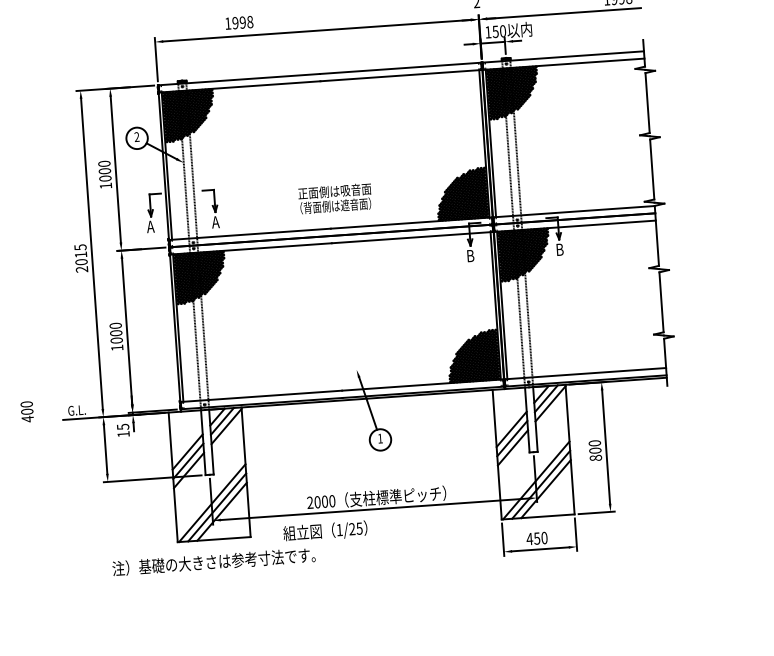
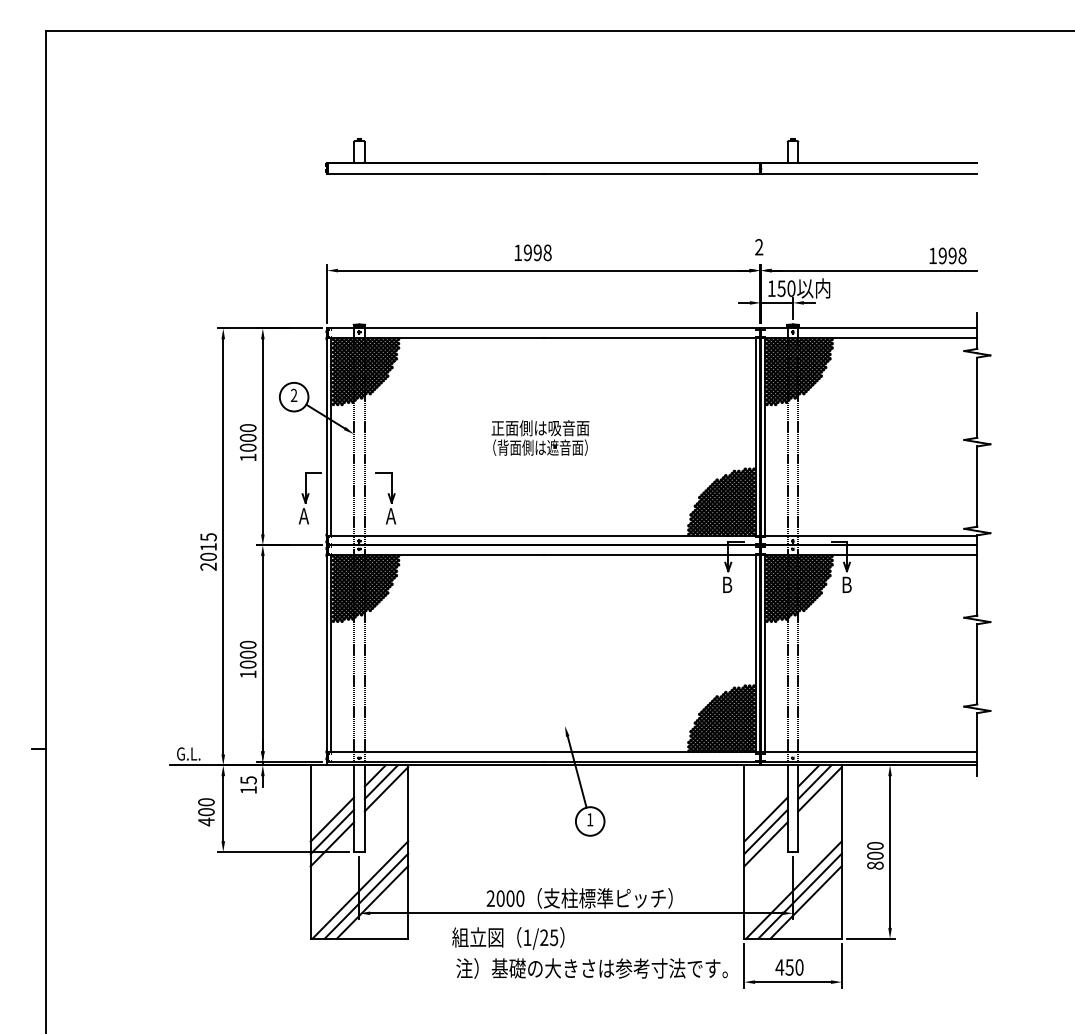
text: (238, 22) -> (532, 252), moved
text: (335, 198) -> (540, 437), moved
text: (27, 412) -> (206, 812), moved
text: (213, 561) -> (591, 968), moved

